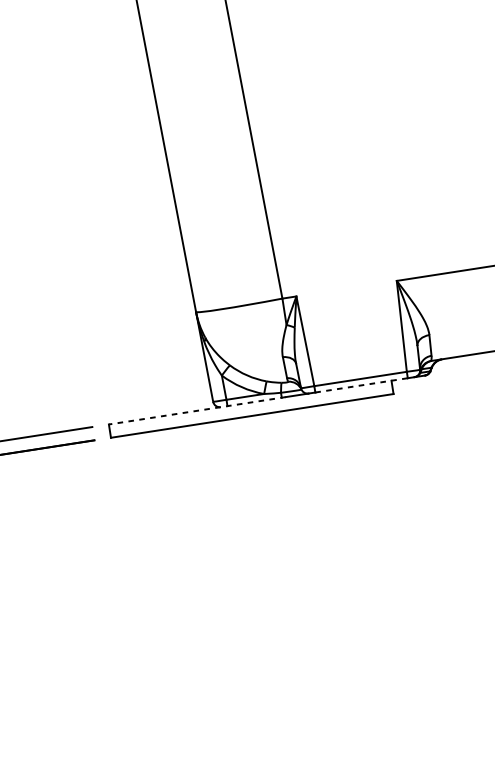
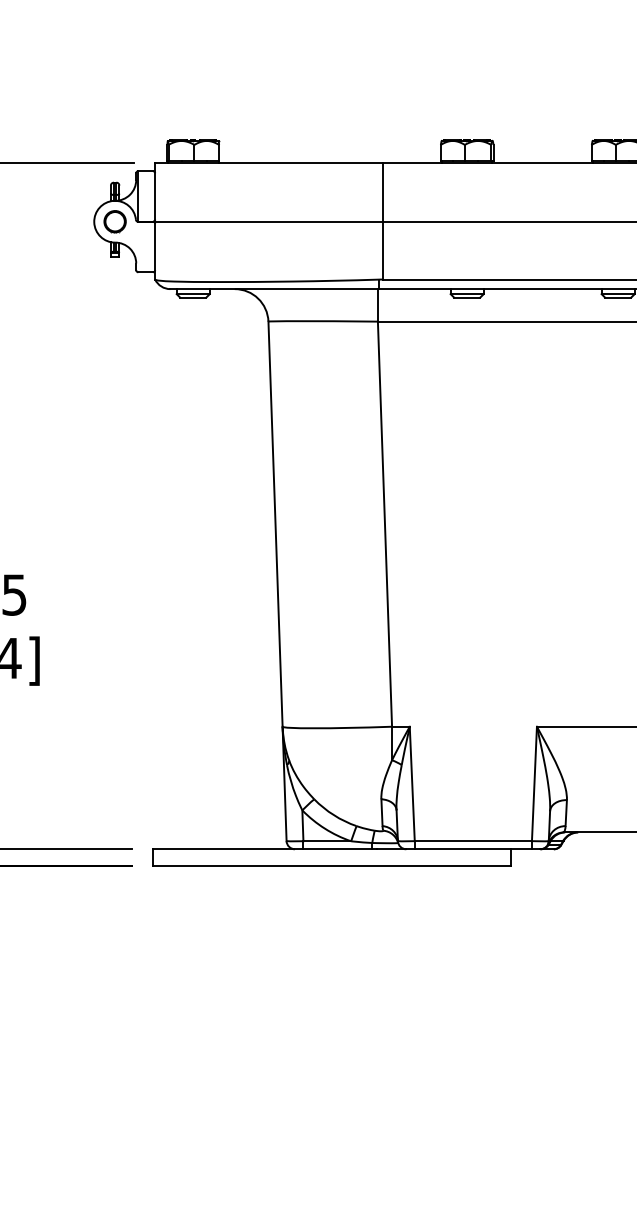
line: (361, 385) -> (473, 849), dashed -> solid
line: (196, 411) -> (264, 849), dashed -> solid

